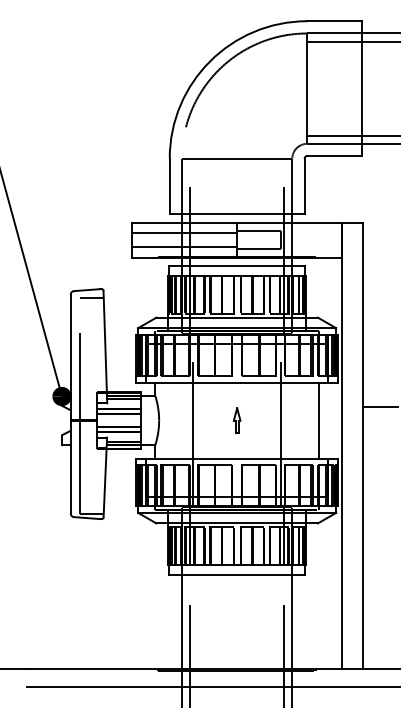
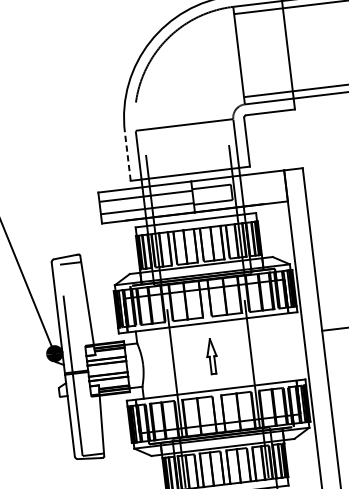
line: (169, 186) -> (127, 156), solid -> dashed
part: (237, 420) -> (212, 356), size x1.6
line: (318, 420) -> (284, 347), removed

